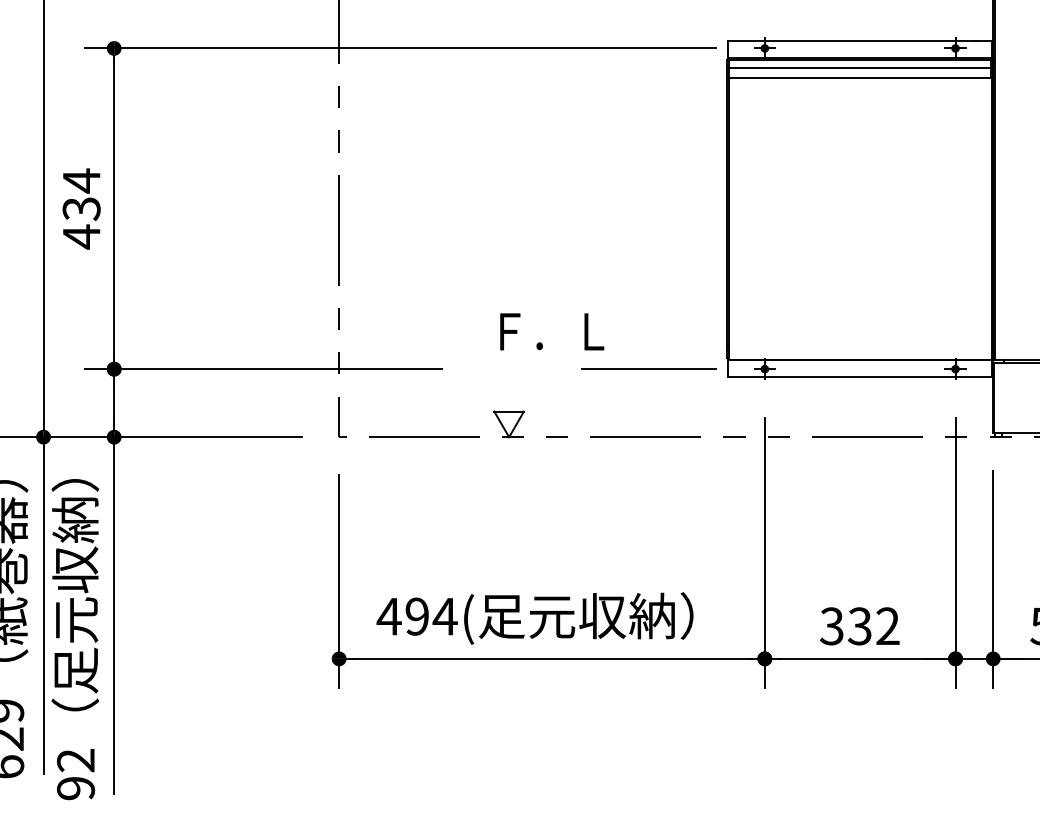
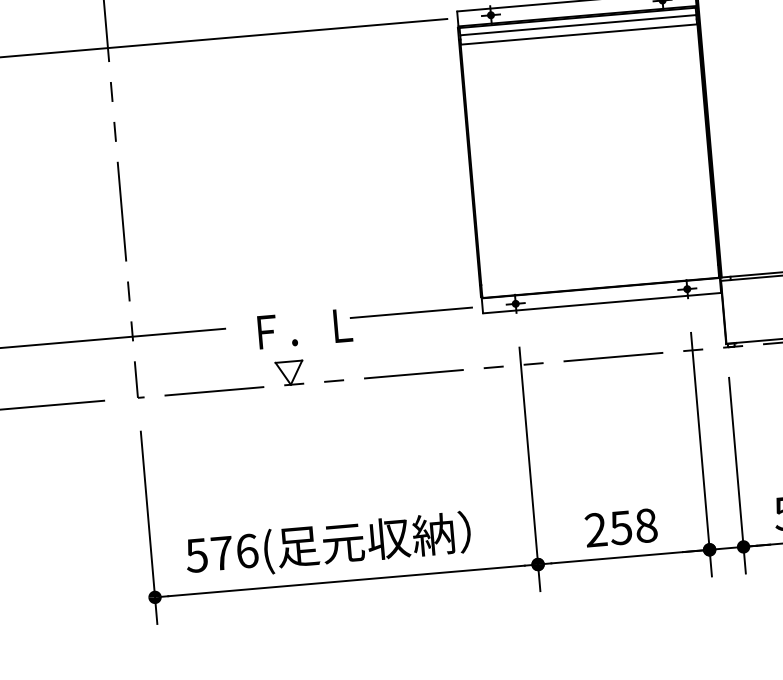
text: (552, 331) -> (305, 328), moved
text: (416, 616) -> (221, 553), 494( -> 576(
text: (859, 626) -> (620, 528), 332 -> 258

